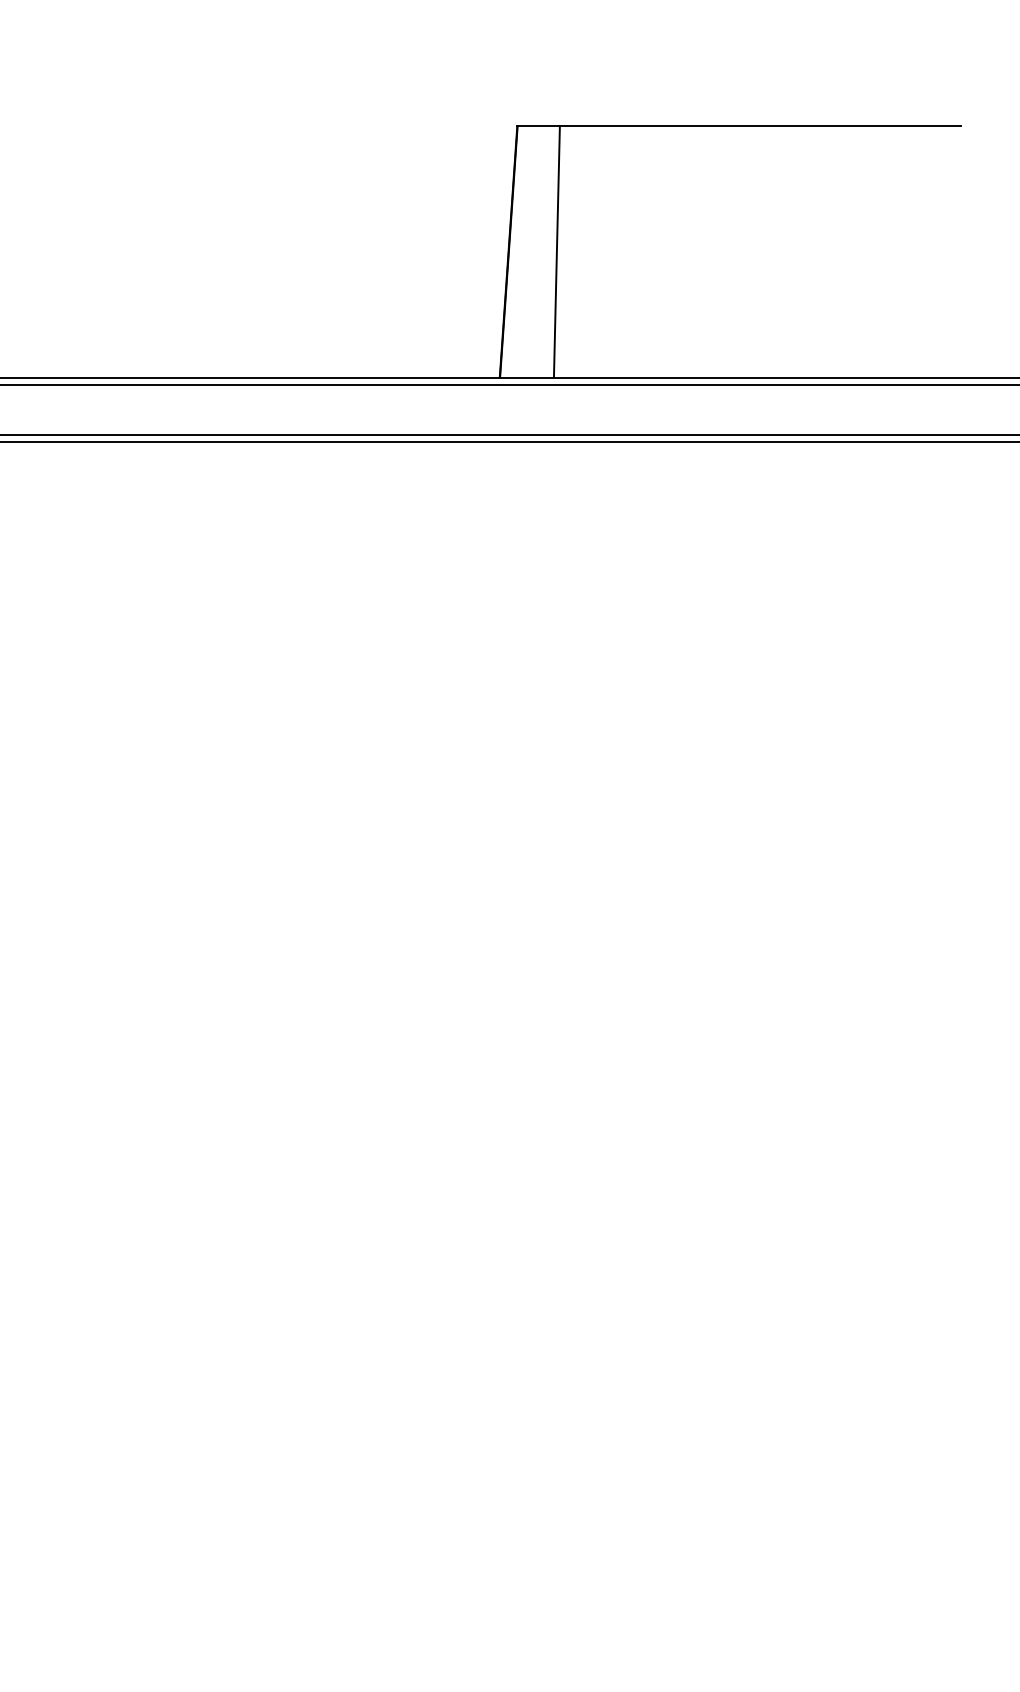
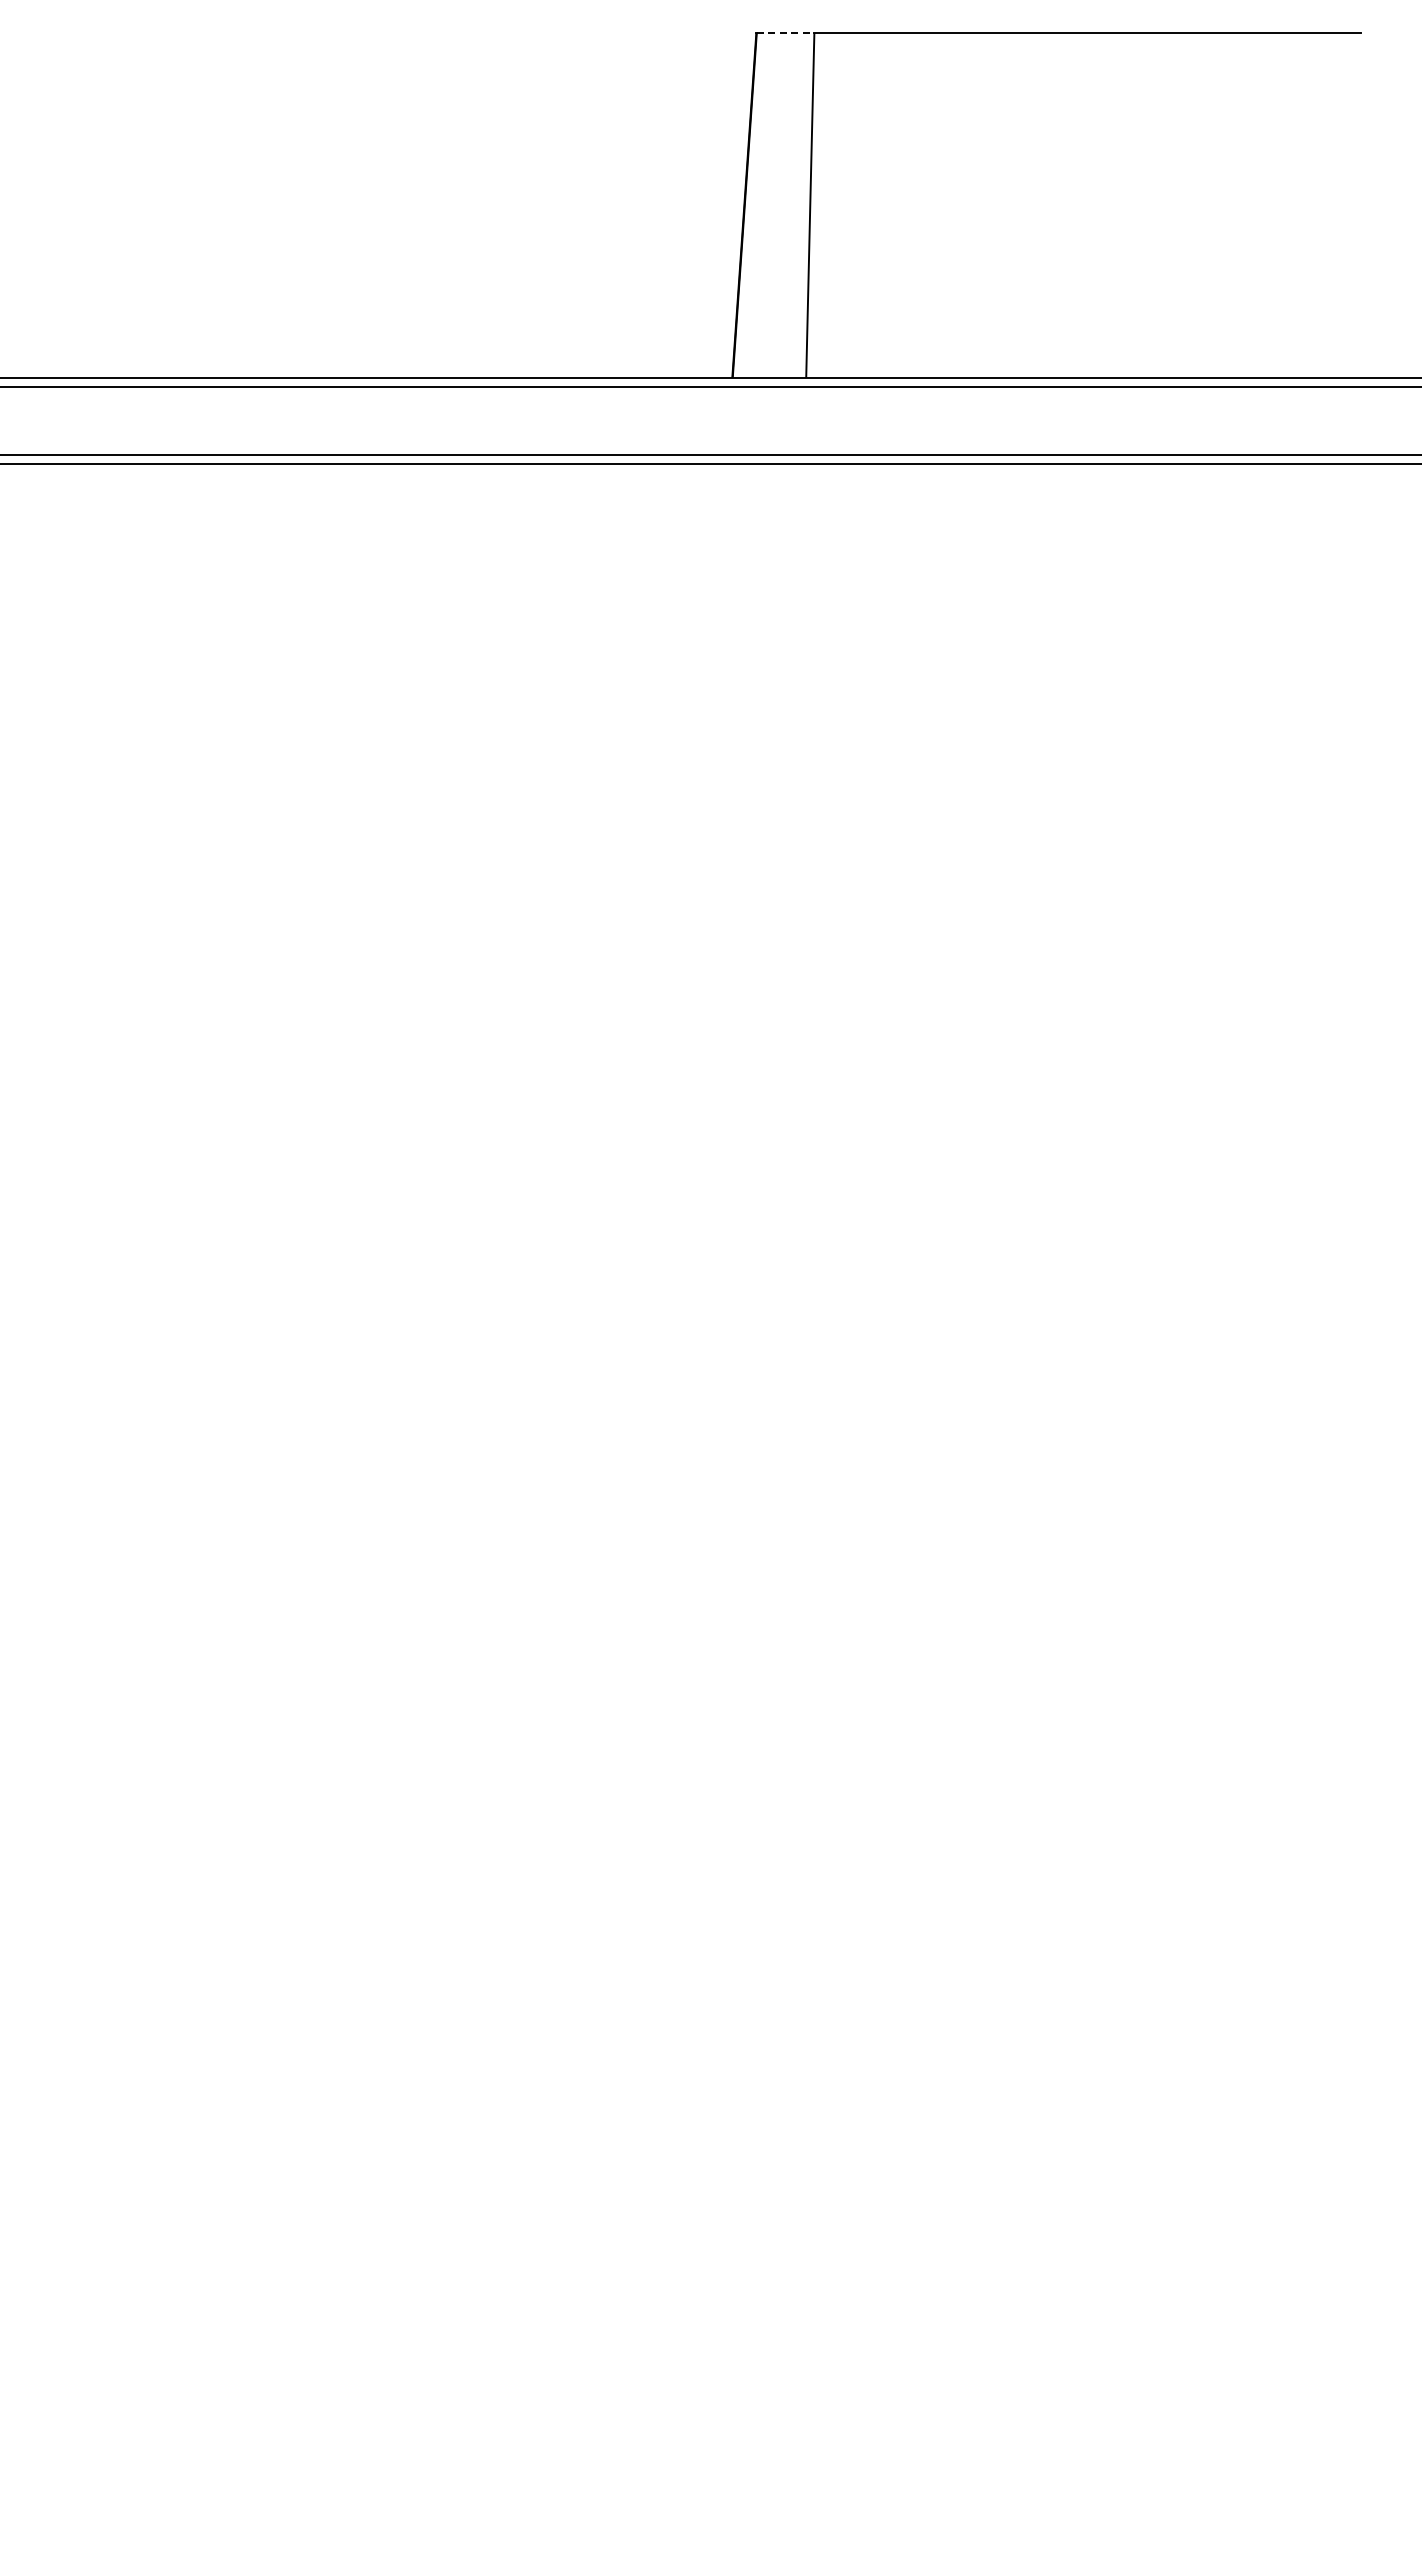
line: (538, 125) -> (785, 33), solid -> dashed

